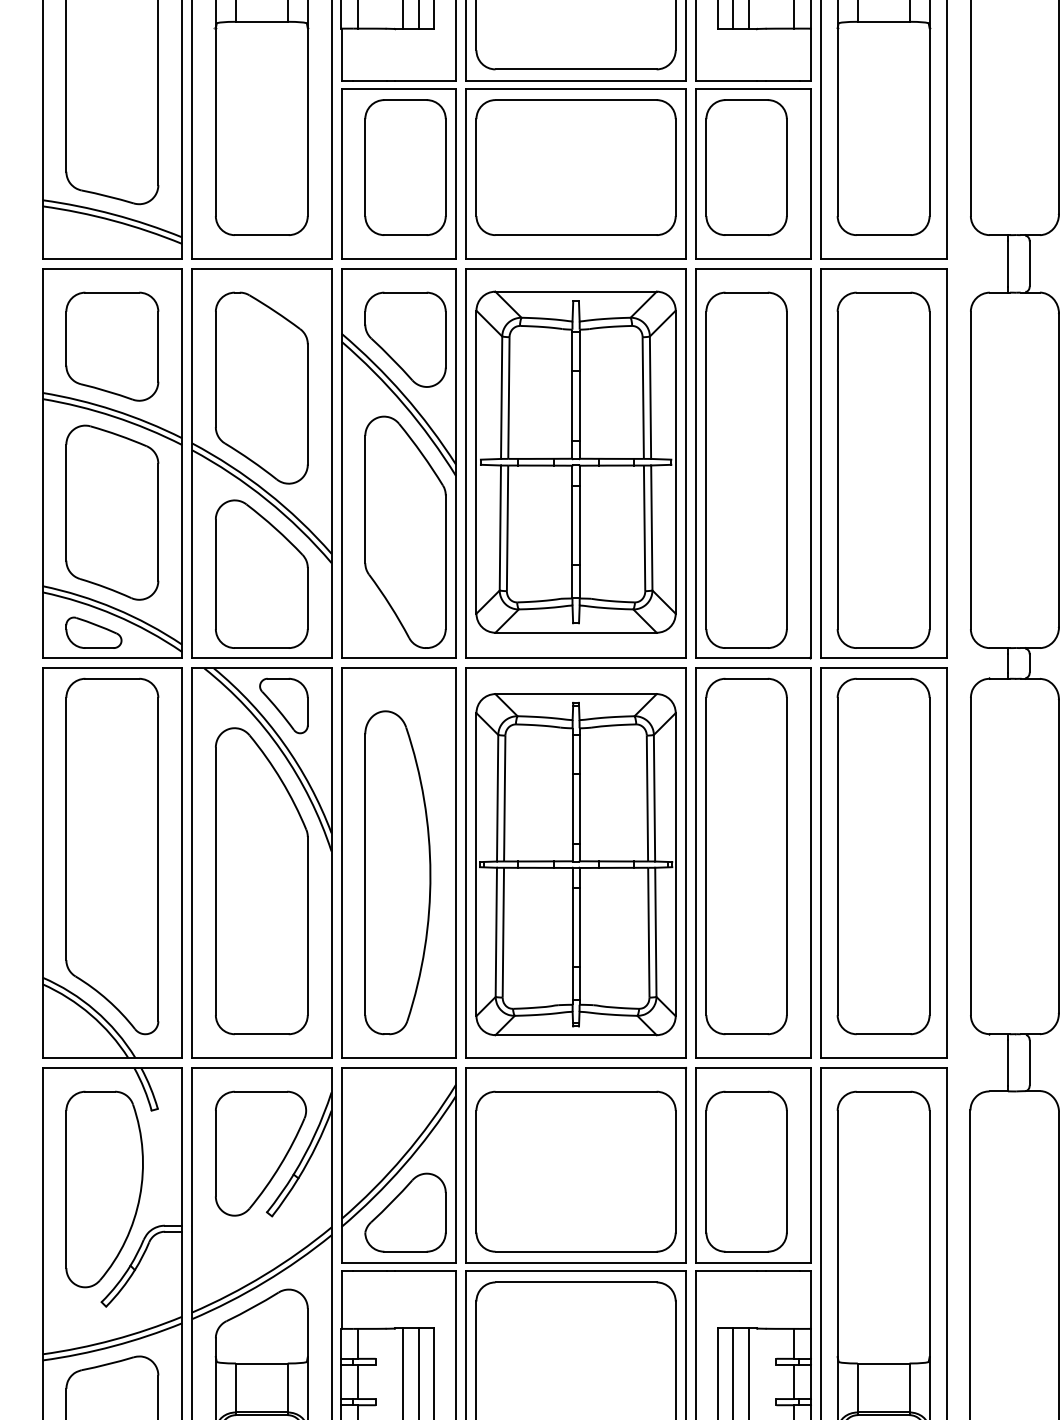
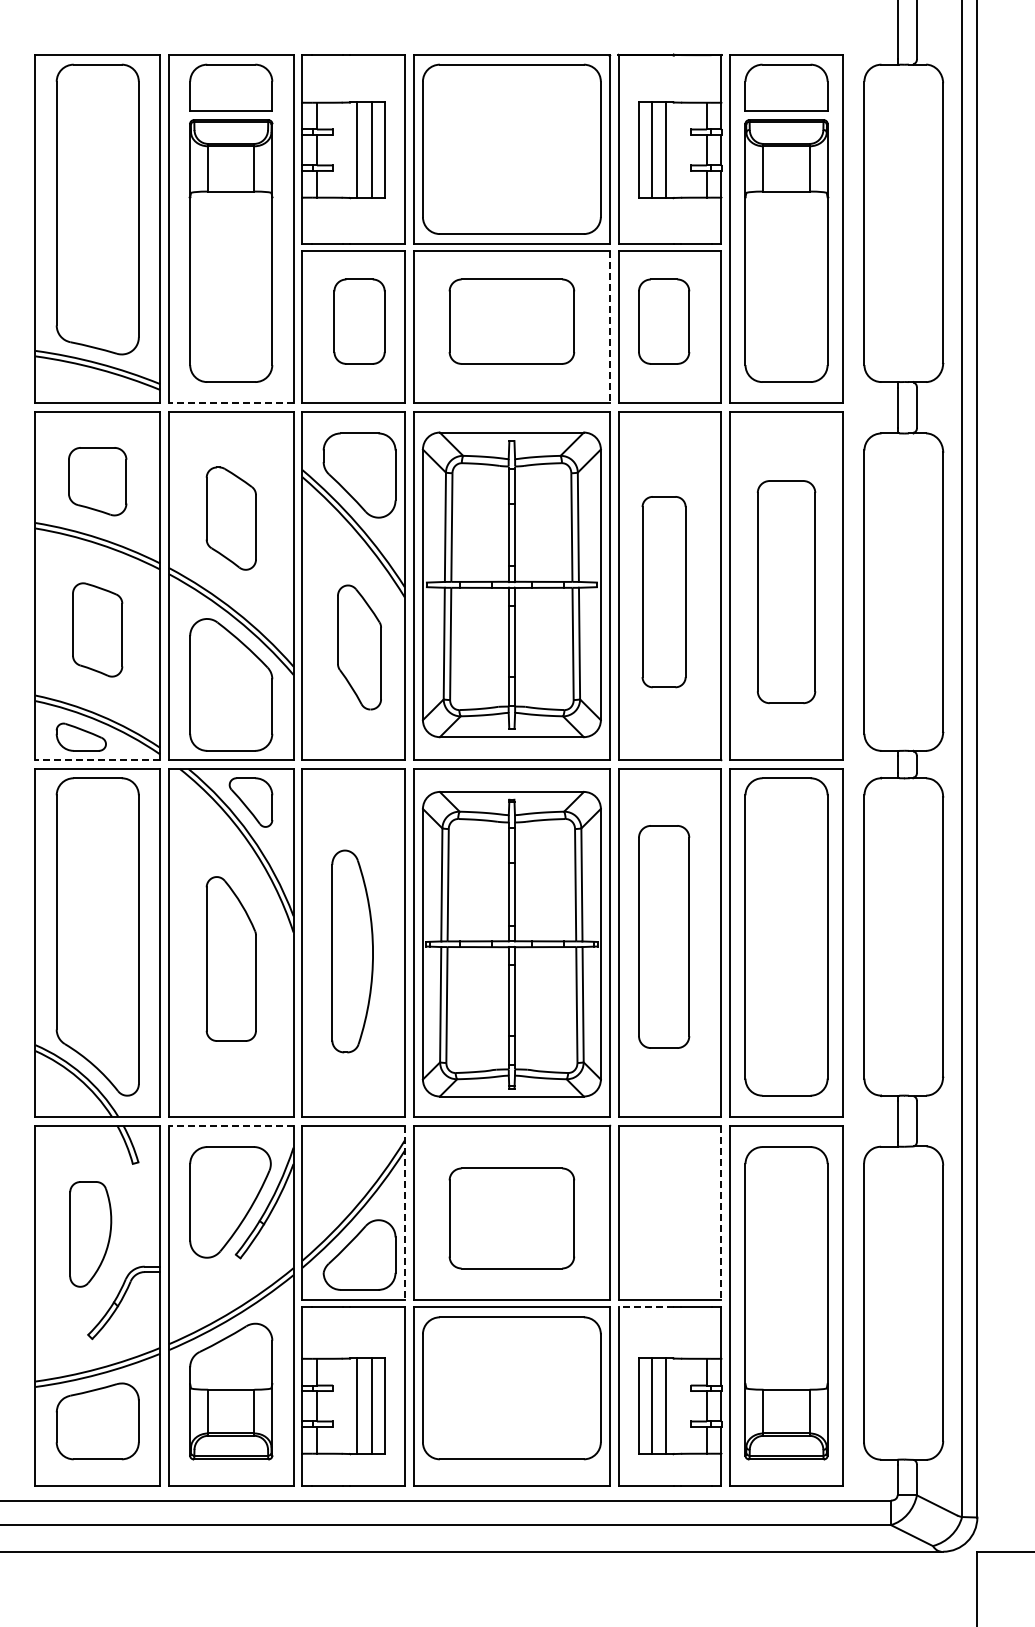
part: (405, 167) -> (359, 321), size x0.7
part: (575, 167) -> (511, 321), size x0.7
part: (745, 167) -> (663, 321), size x0.7
line: (686, 174) -> (610, 327), solid -> dashed
line: (260, 259) -> (230, 403), solid -> dashed
part: (112, 346) -> (97, 481), size x0.7
part: (262, 387) -> (231, 518), size x0.6
part: (745, 469) -> (663, 591), size x0.6
part: (883, 469) -> (786, 591), size x0.7
part: (112, 512) -> (97, 629), size x0.6
part: (405, 532) -> (359, 647), size x0.6
line: (112, 658) -> (97, 760), solid -> dashed
part: (745, 855) -> (663, 936), size x0.7
part: (397, 872) -> (352, 951), size x0.7
part: (262, 880) -> (231, 958), size x0.6
line: (260, 1067) -> (230, 1125), solid -> dashed
line: (455, 1166) -> (404, 1213), solid -> dashed
line: (810, 1166) -> (721, 1213), solid -> dashed
part: (575, 1171) -> (511, 1218), size x0.7
part: (745, 1171) -> (663, 1218), removed
part: (104, 1189) -> (90, 1234), size x0.6
line: (725, 1271) -> (645, 1307), solid -> dashed

